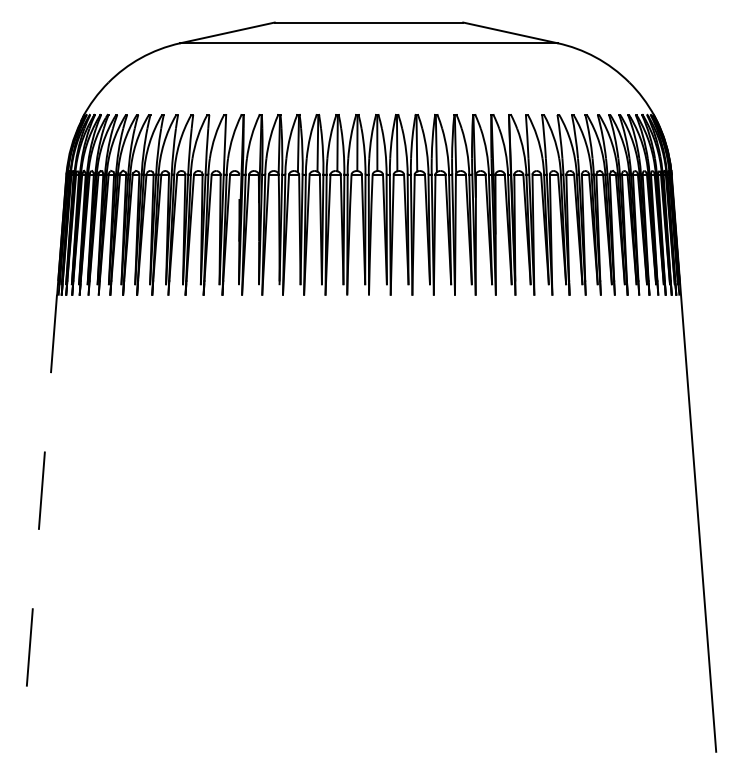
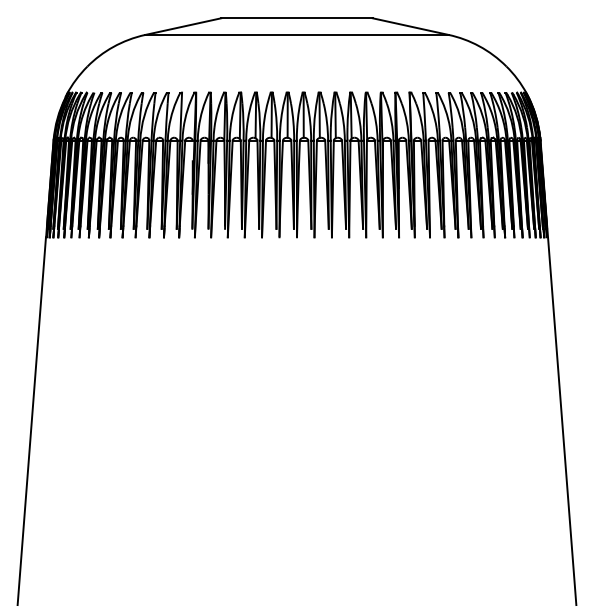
line: (39, 523) -> (31, 421), dashed -> solid

